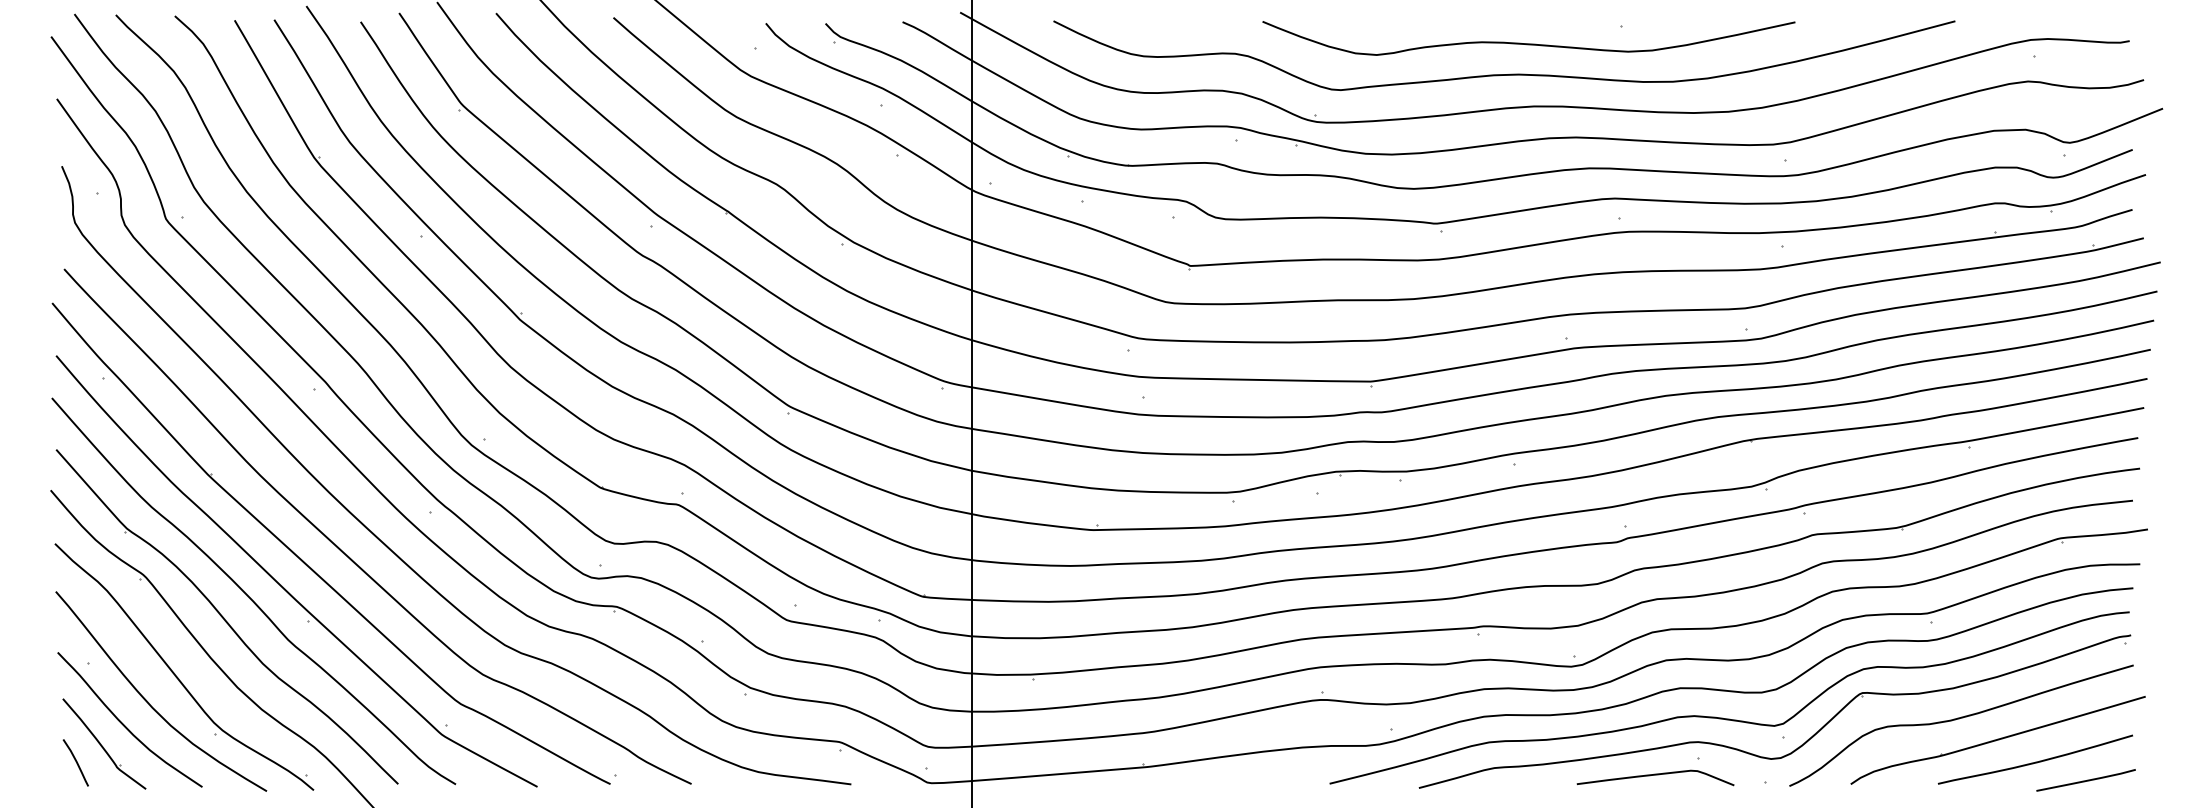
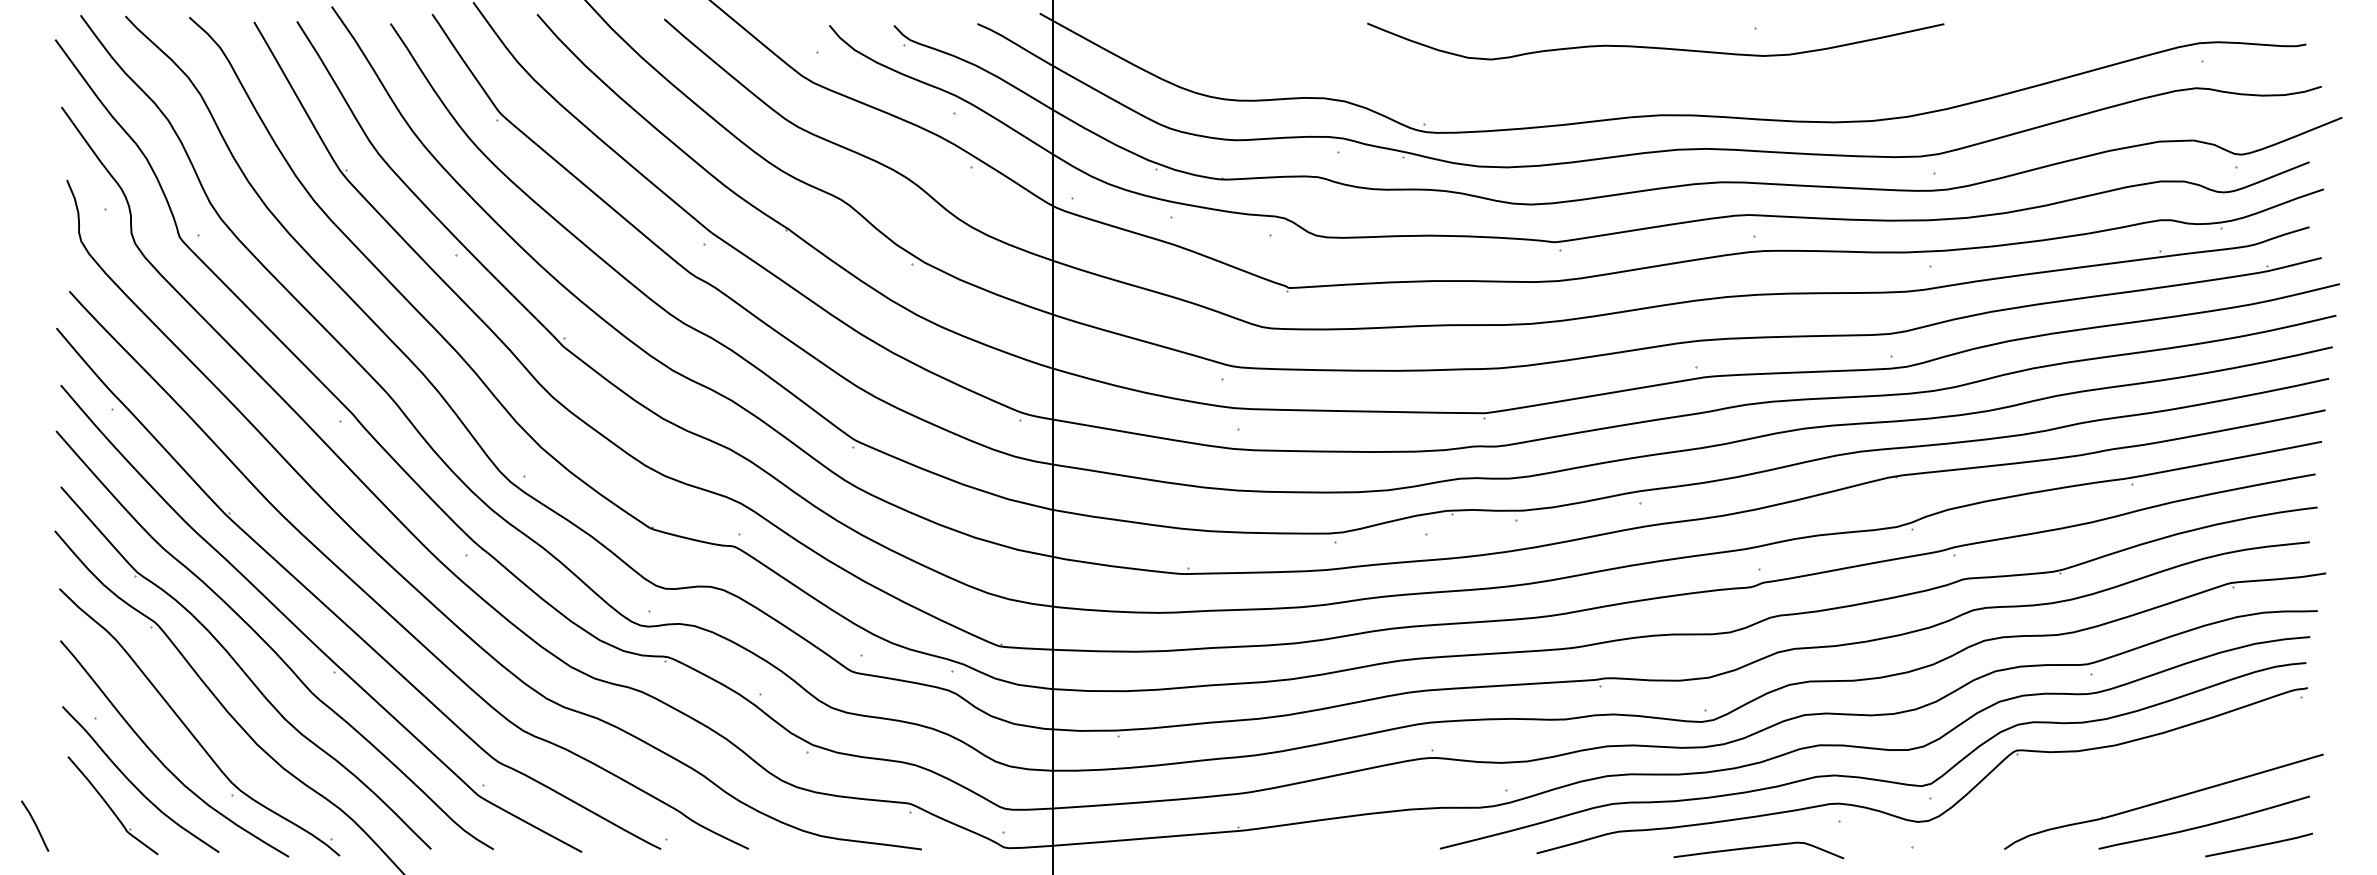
curve: (1503, 74) -> (1628, 80), removed
curve: (1958, 719) -> (2120, 779), removed
curve: (76, 762) -> (35, 825), moved
curve: (1655, 775) -> (1758, 847), moved

